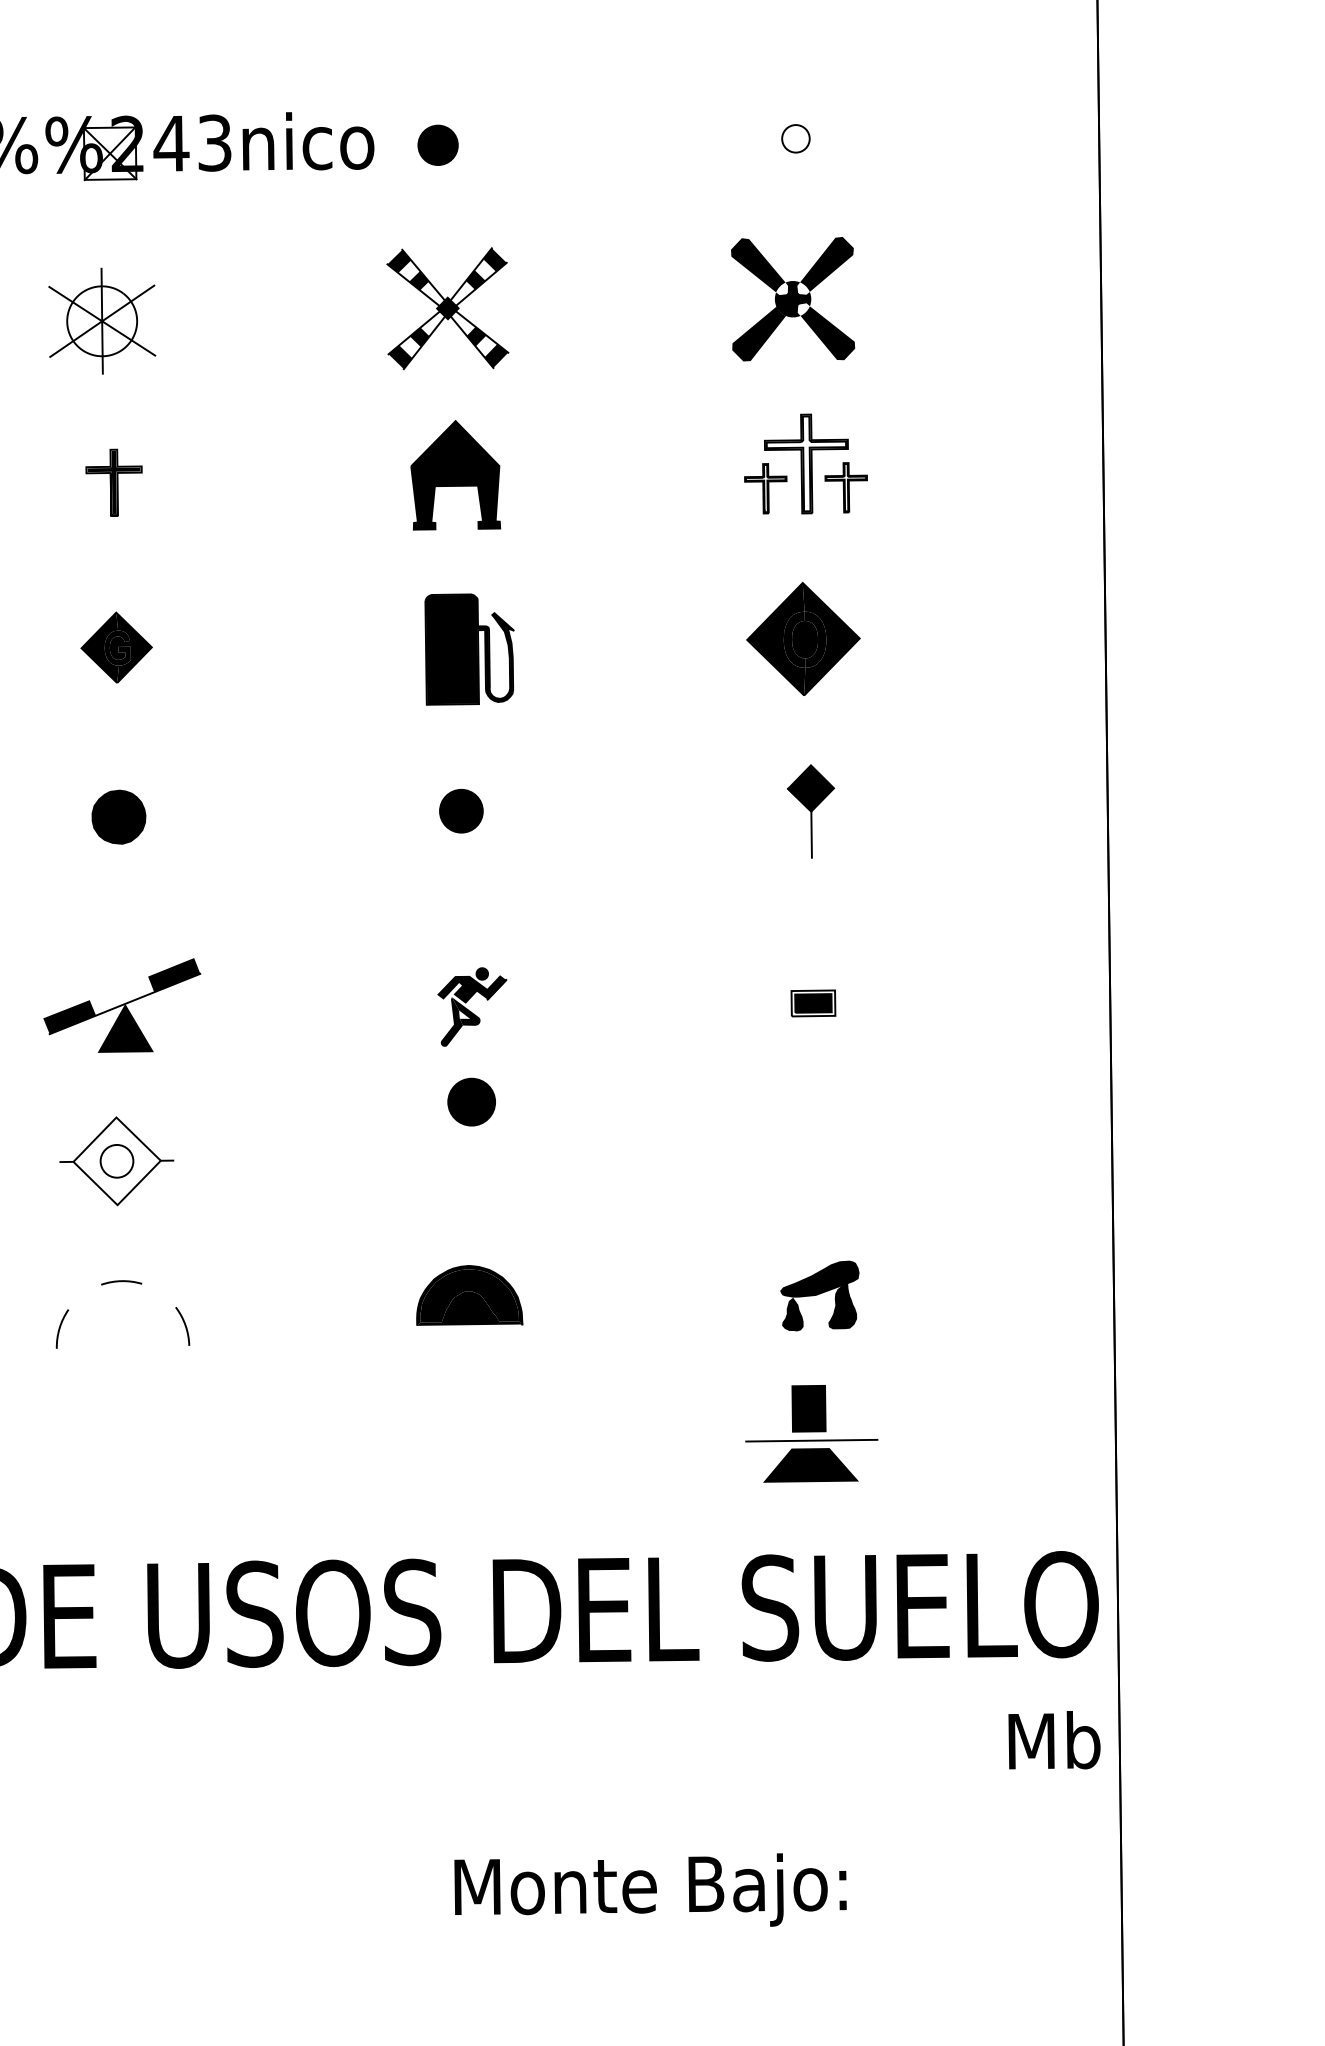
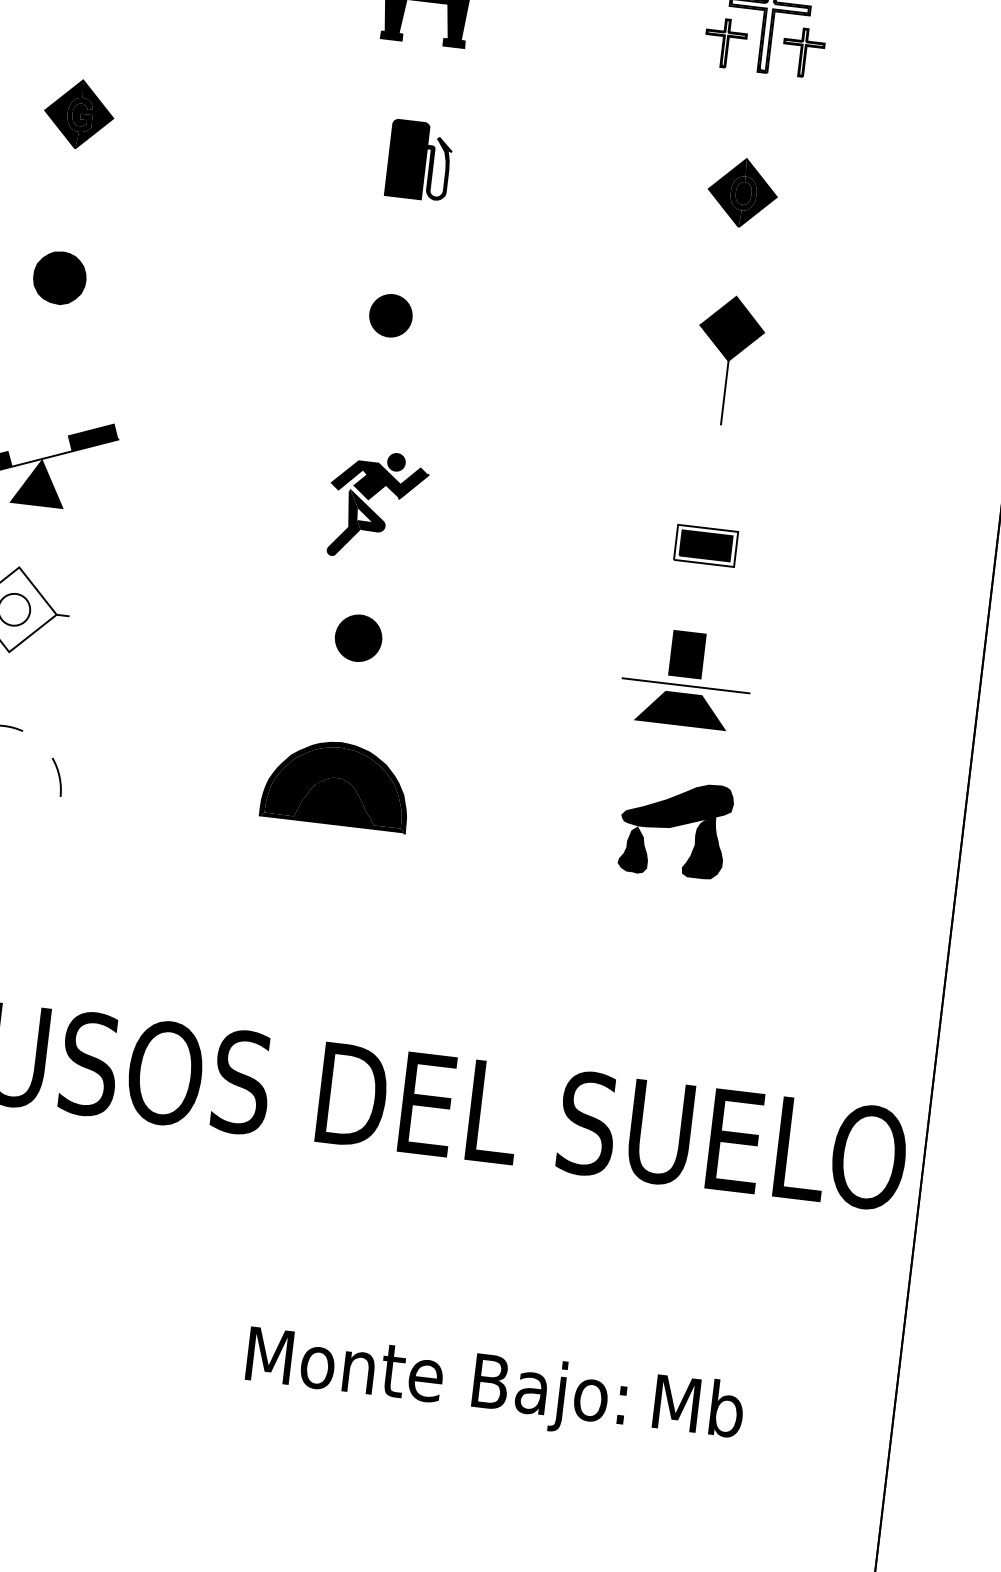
part: (803, 638) -> (742, 192), size x0.62
part: (469, 649) -> (419, 160), size x0.71
part: (810, 811) -> (727, 360), size x1.43
part: (813, 1003) -> (706, 545), size x1.43
part: (471, 1006) -> (375, 505), size x1.43
part: (471, 1101) -> (358, 637), moved
part: (469, 1295) -> (337, 783), size x1.43
part: (819, 1295) -> (674, 828), size x1.43
part: (811, 1433) -> (686, 678), moved
text: (1054, 1740) -> (698, 1405), moved

